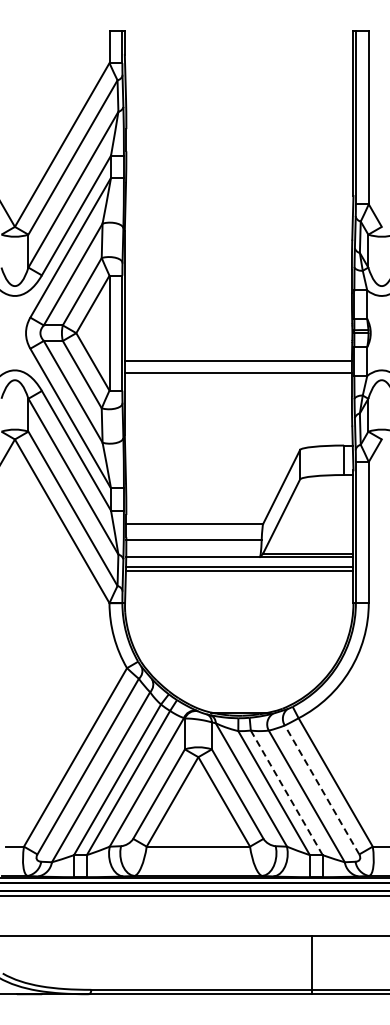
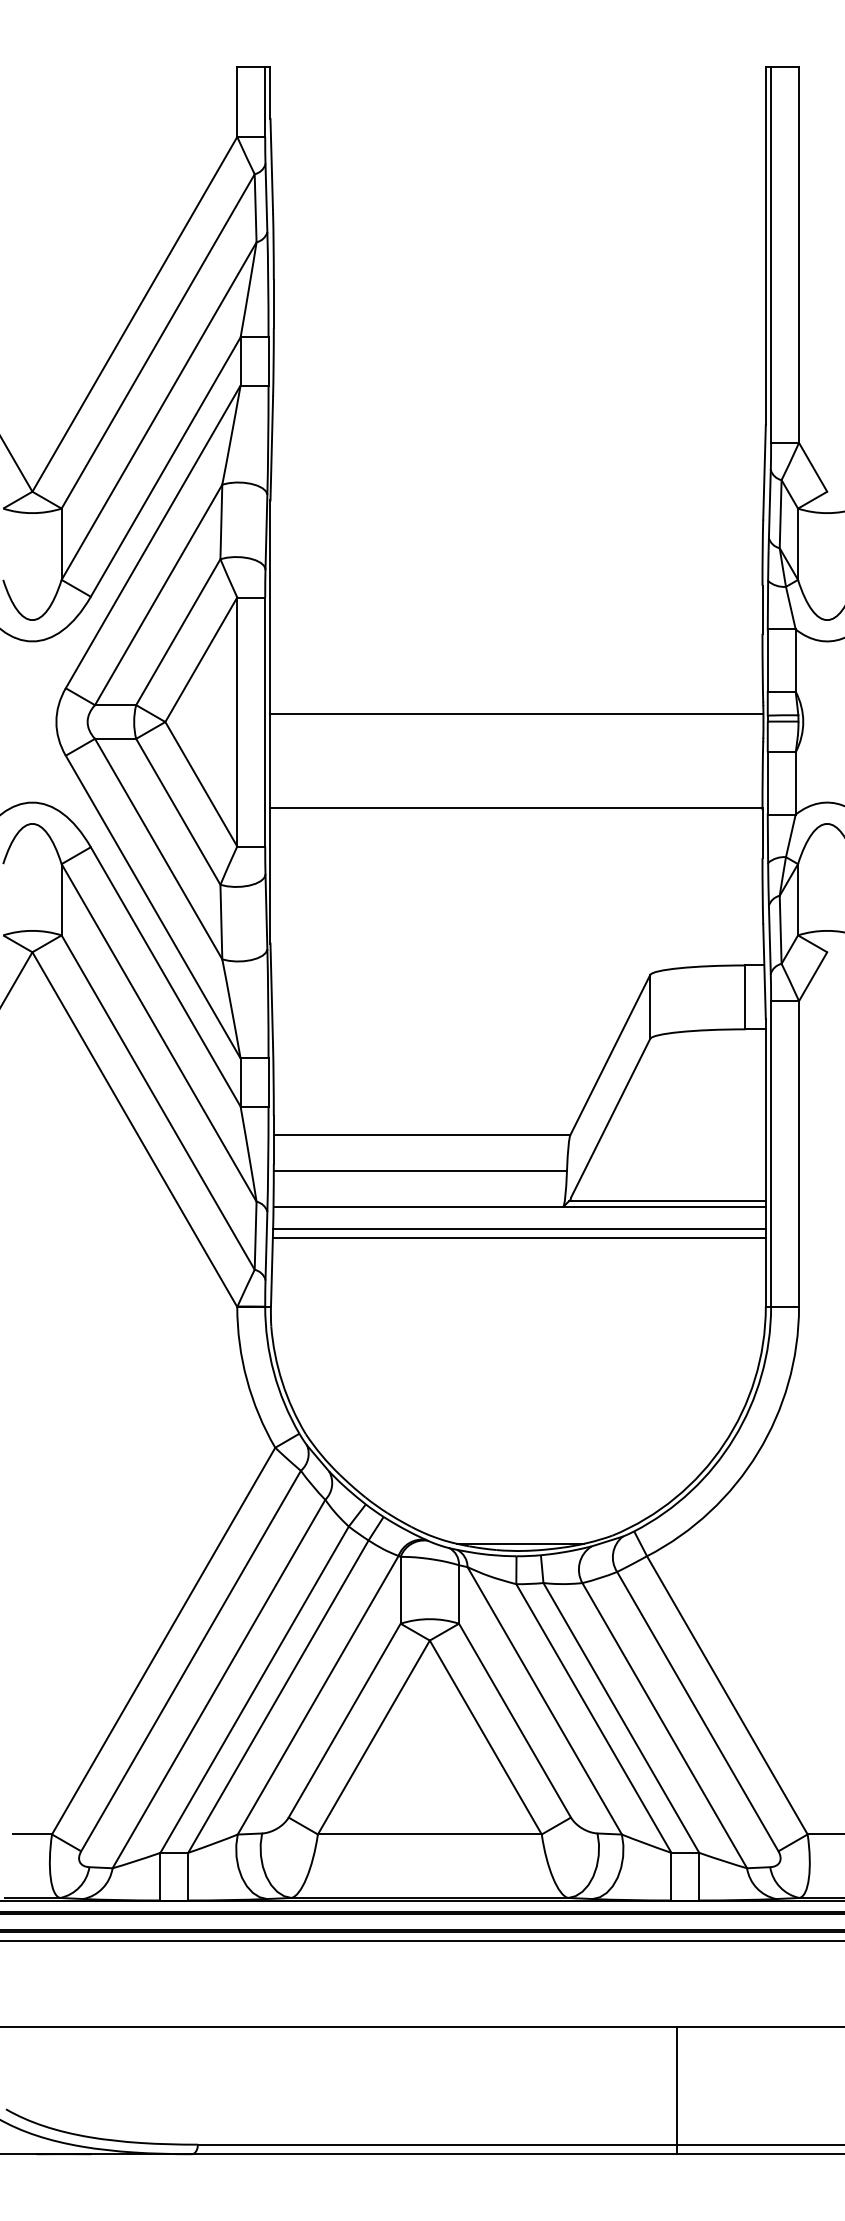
line: (238, 361) -> (516, 714), moved
line: (321, 789) -> (696, 1710), dashed -> solid
line: (286, 792) -> (620, 1717), dashed -> solid

